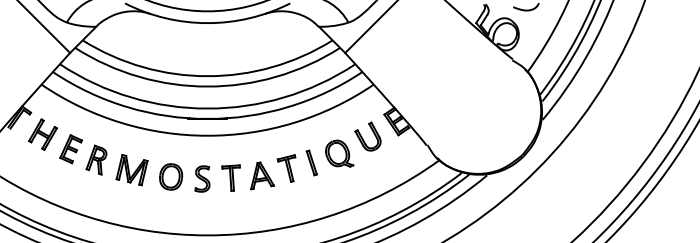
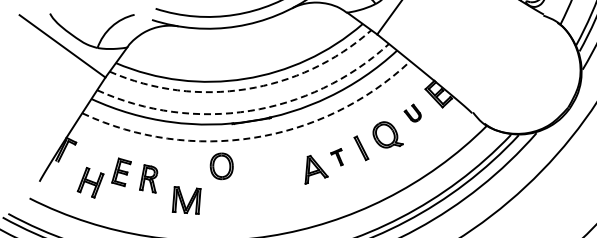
arc: (207, 86) -> (246, 89), solid -> dashed
arc: (207, 108) -> (249, 110), solid -> dashed
part: (42, 134) -> (90, 182), moved
arc: (207, 135) -> (254, 137), solid -> dashed
part: (367, 136) -> (412, 113), size x0.6
part: (286, 168) -> (337, 157), size x0.6
part: (131, 170) -> (186, 200), moved
part: (171, 176) -> (222, 165), moved
part: (230, 177) -> (283, 175), removed
part: (202, 178) -> (255, 180), removed

